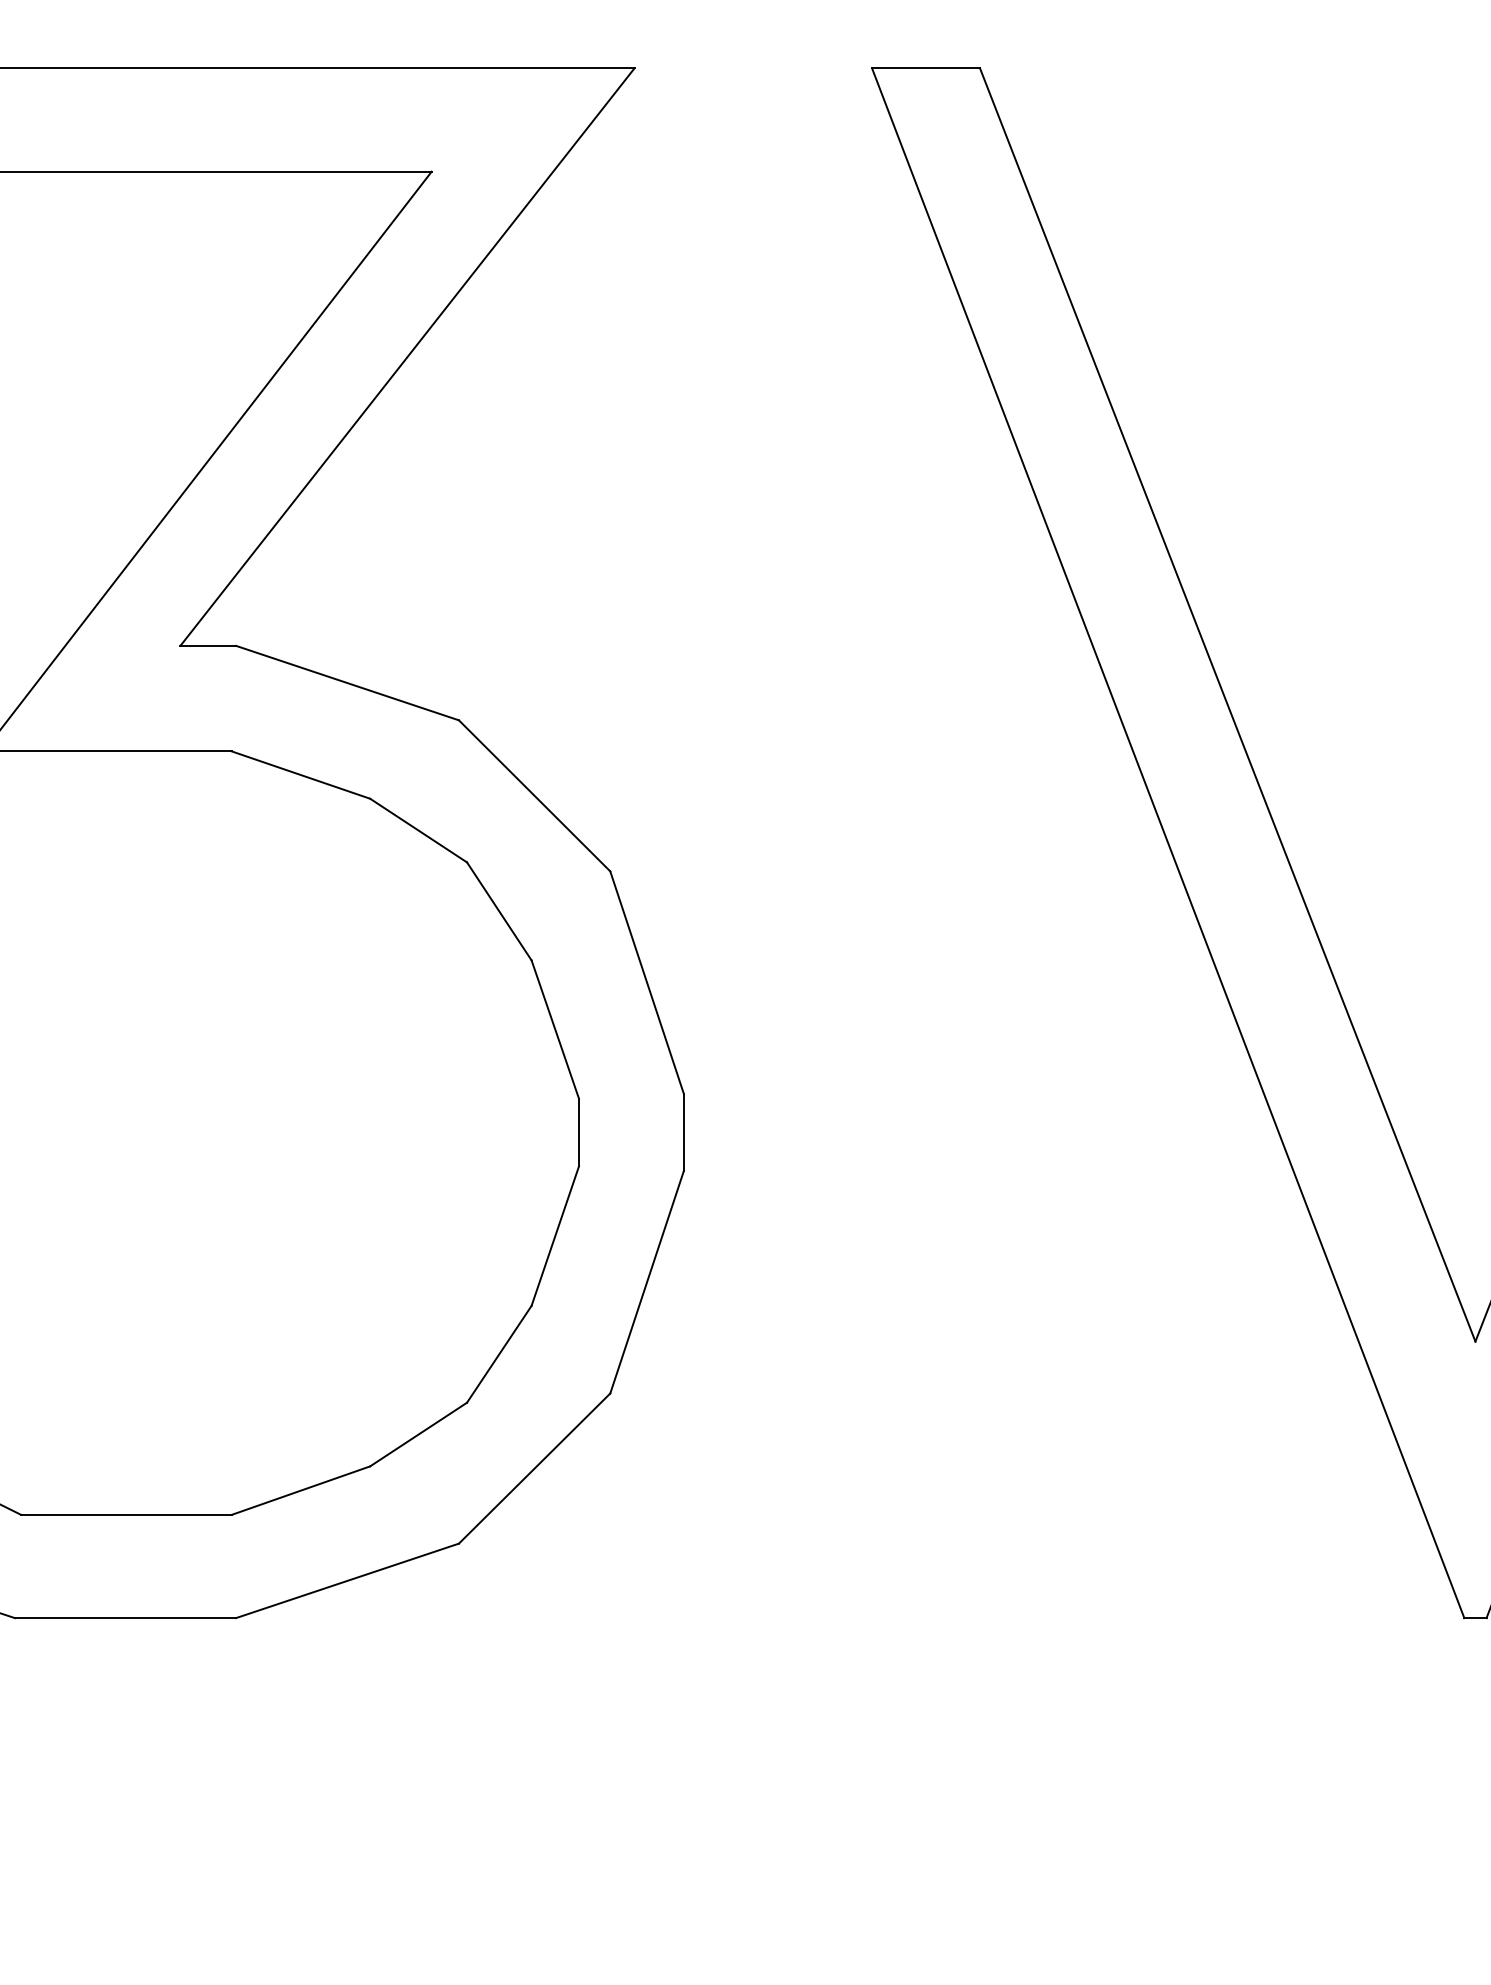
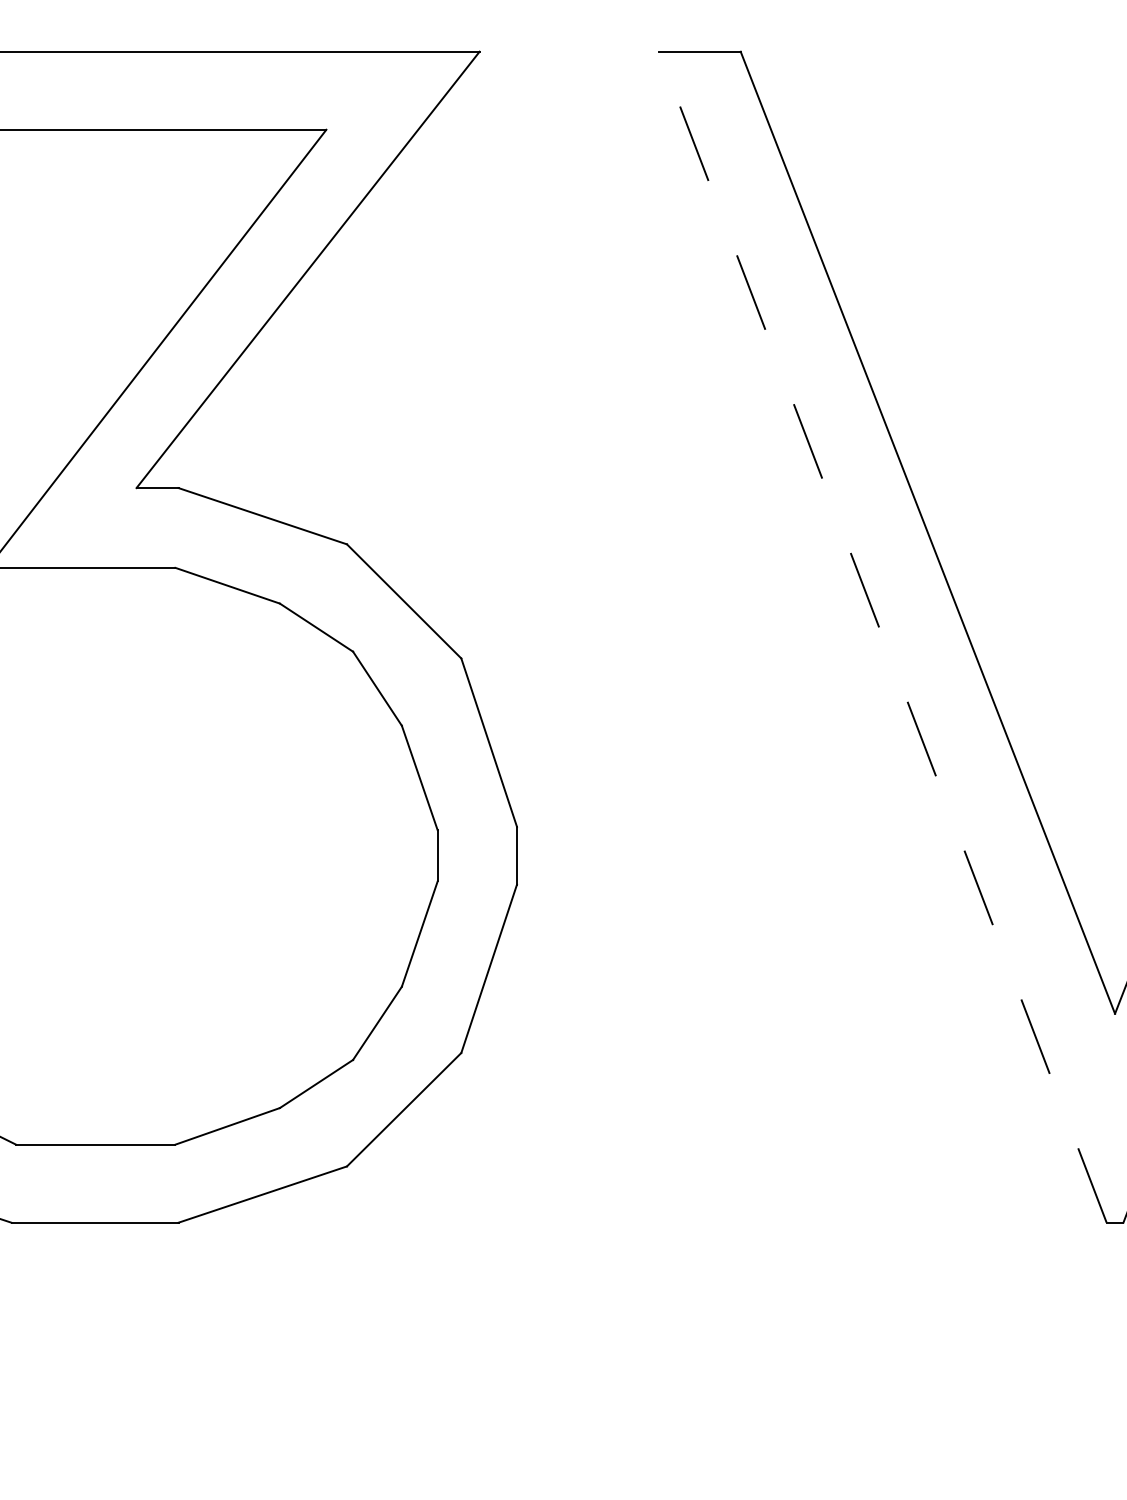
line: (1168, 843) -> (883, 637), solid -> dashed

